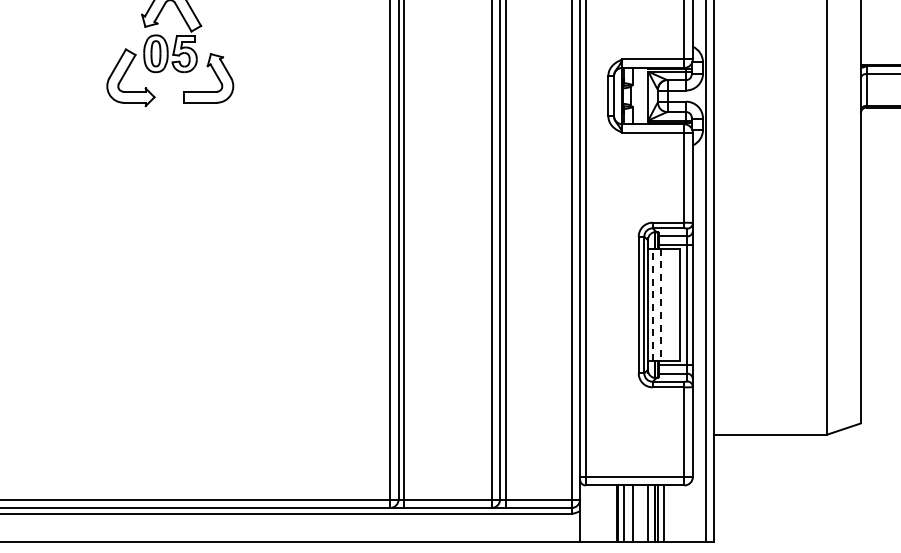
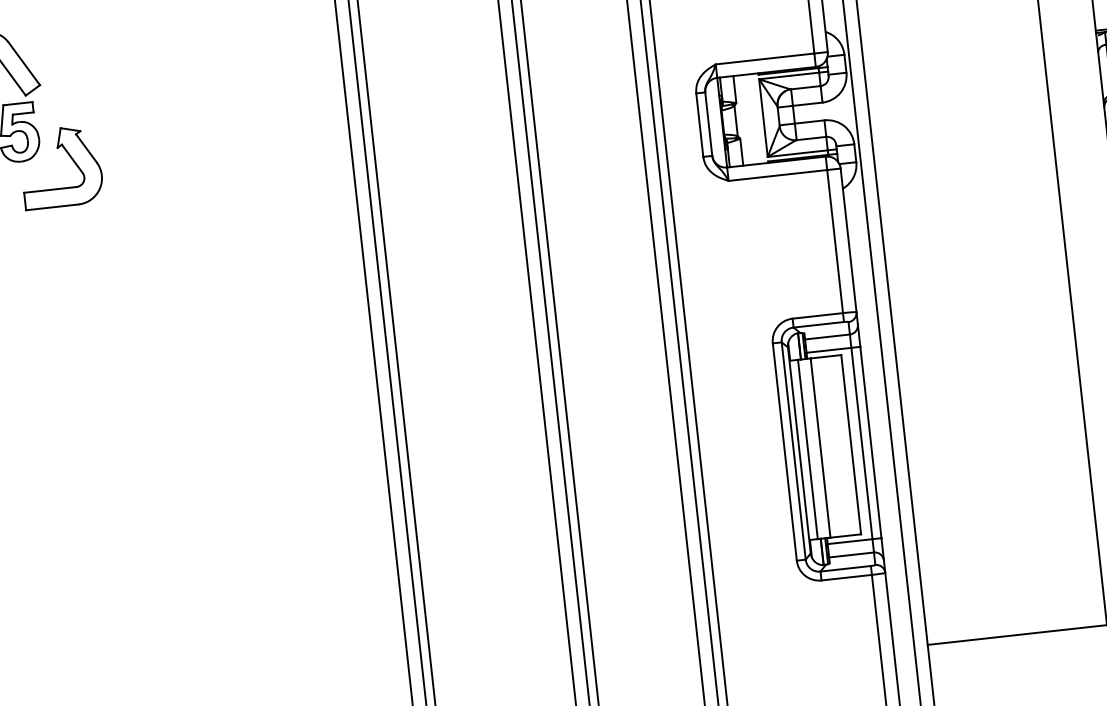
line: (653, 304) -> (808, 448), dashed -> solid
line: (661, 305) -> (821, 448), dashed -> solid

